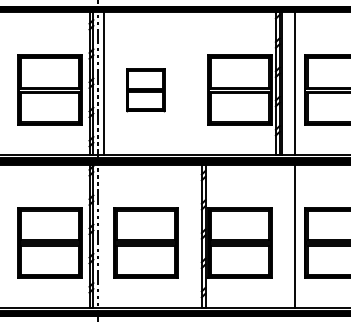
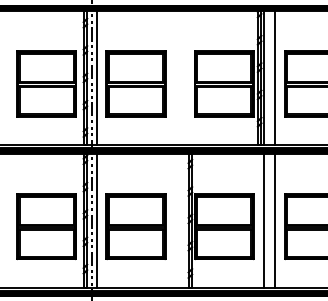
part: (145, 89) -> (135, 83), size x1.67
line: (103, 235) -> (96, 220), added
line: (281, 235) -> (263, 220), added

